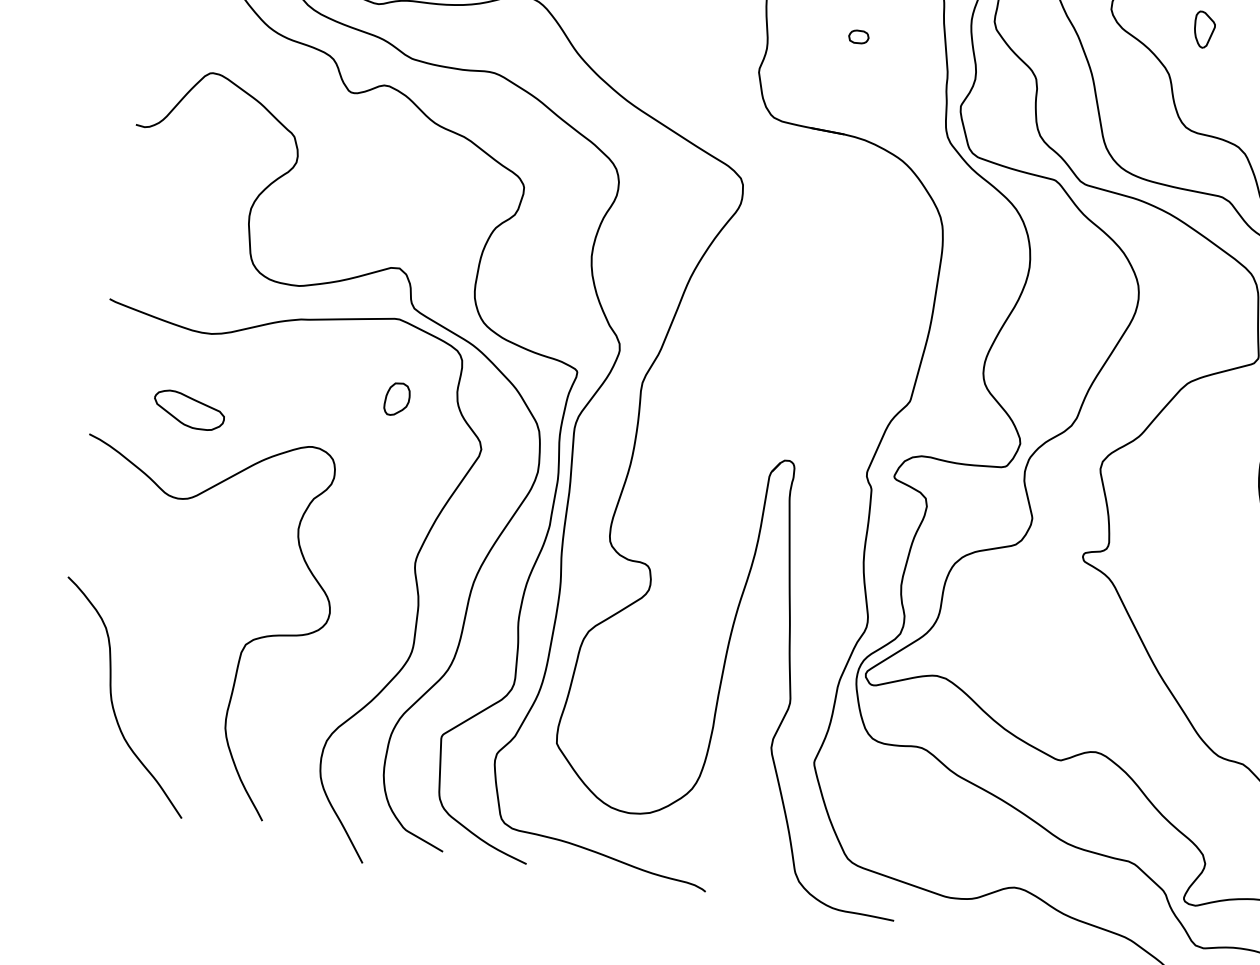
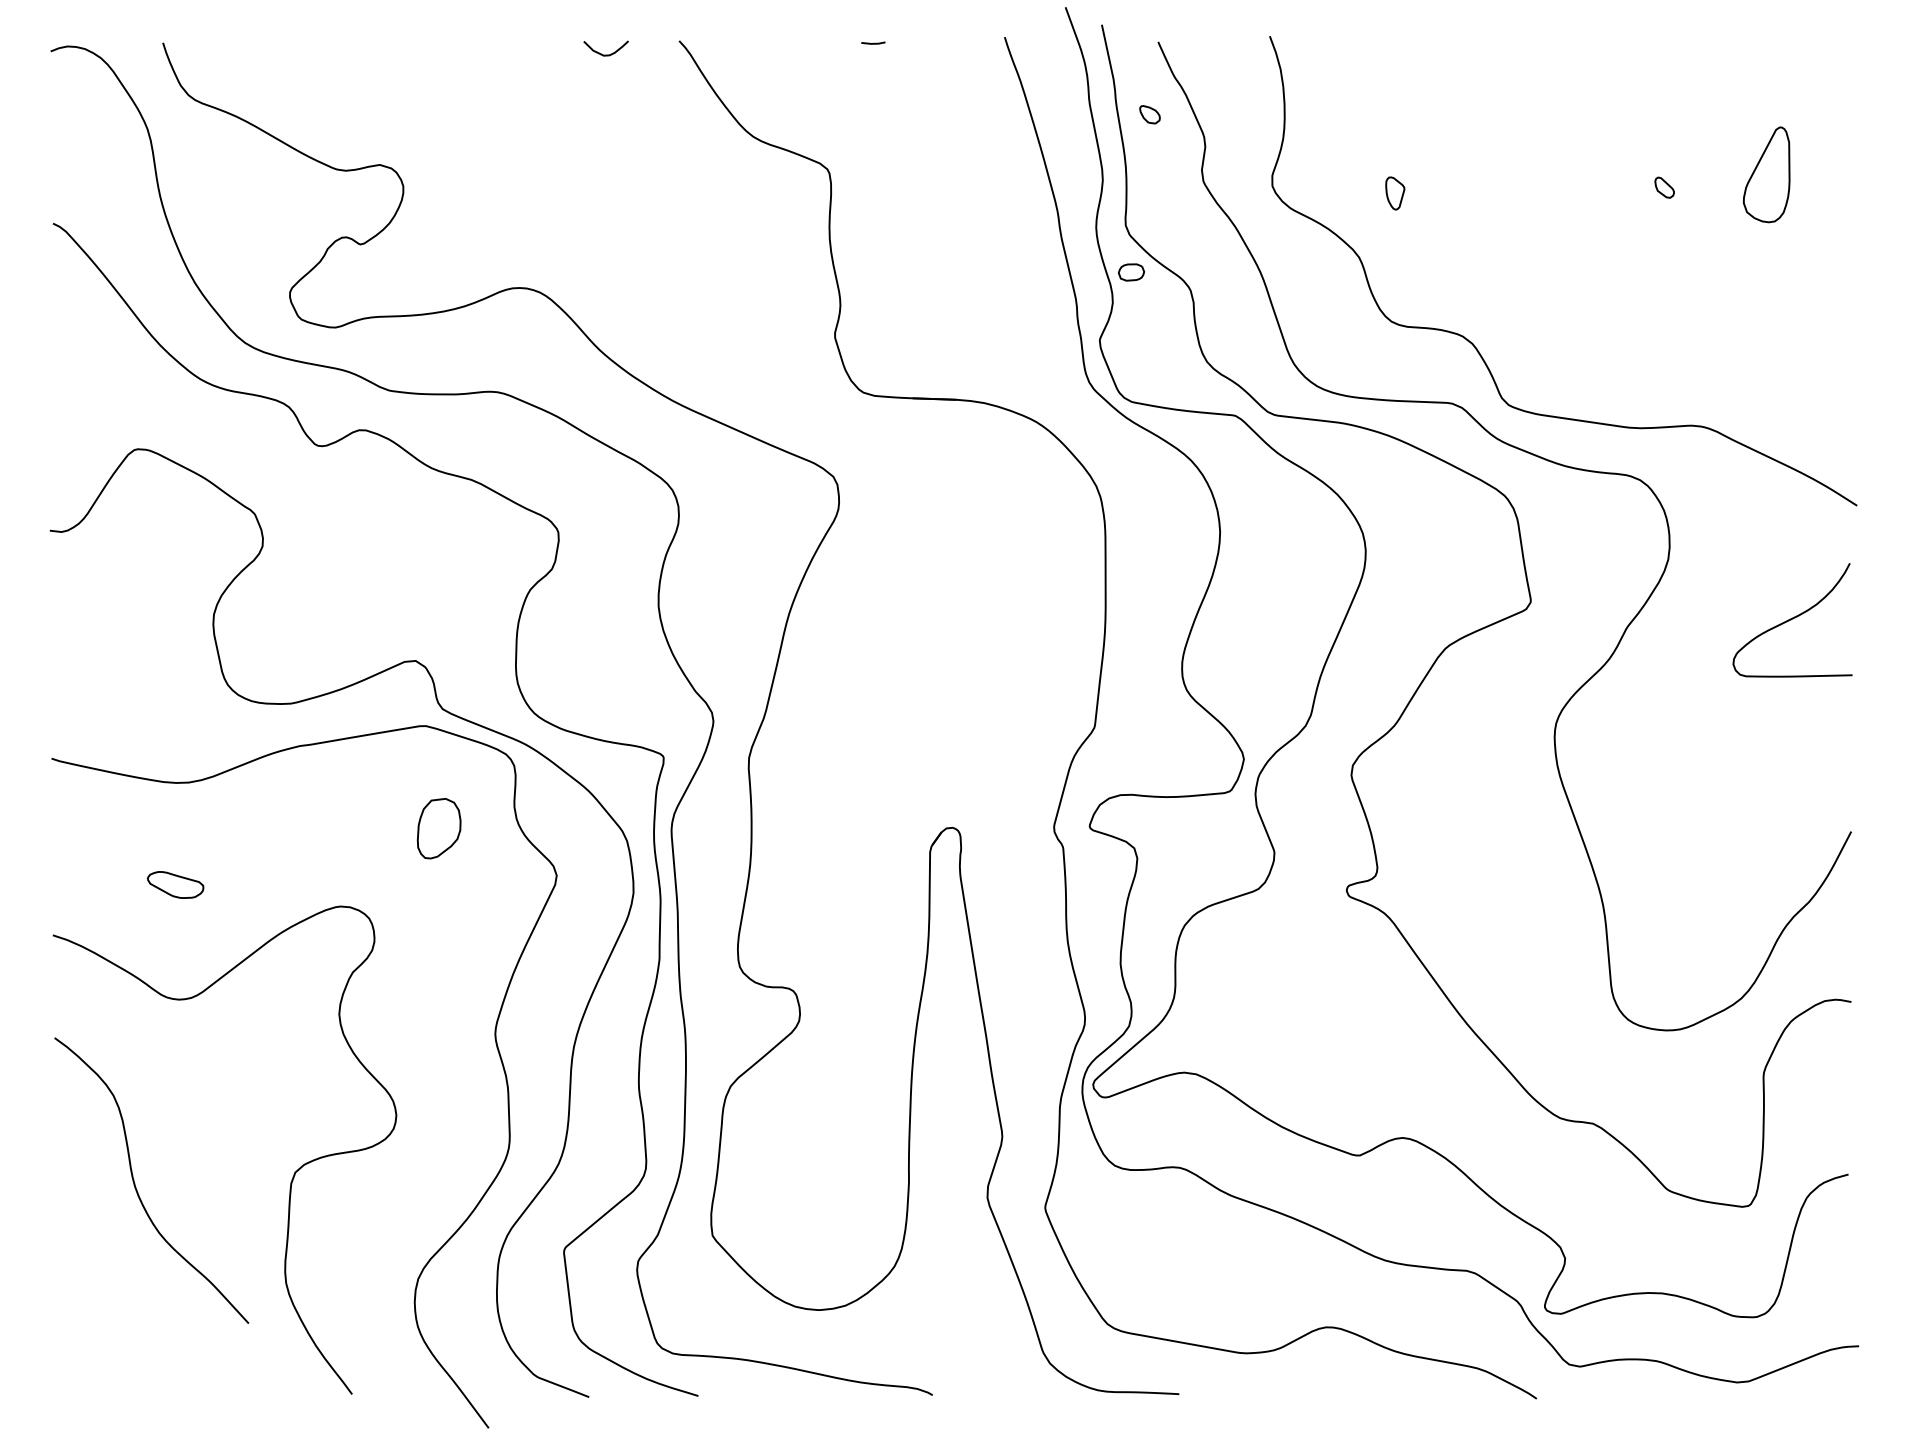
part: (1204, 30) -> (1395, 193), size x0.7
part: (858, 37) -> (1131, 272), moved
part: (397, 399) -> (439, 828), size x1.4
part: (189, 410) -> (175, 884), size x0.6
curve: (112, 697) -> (135, 1183), moved

